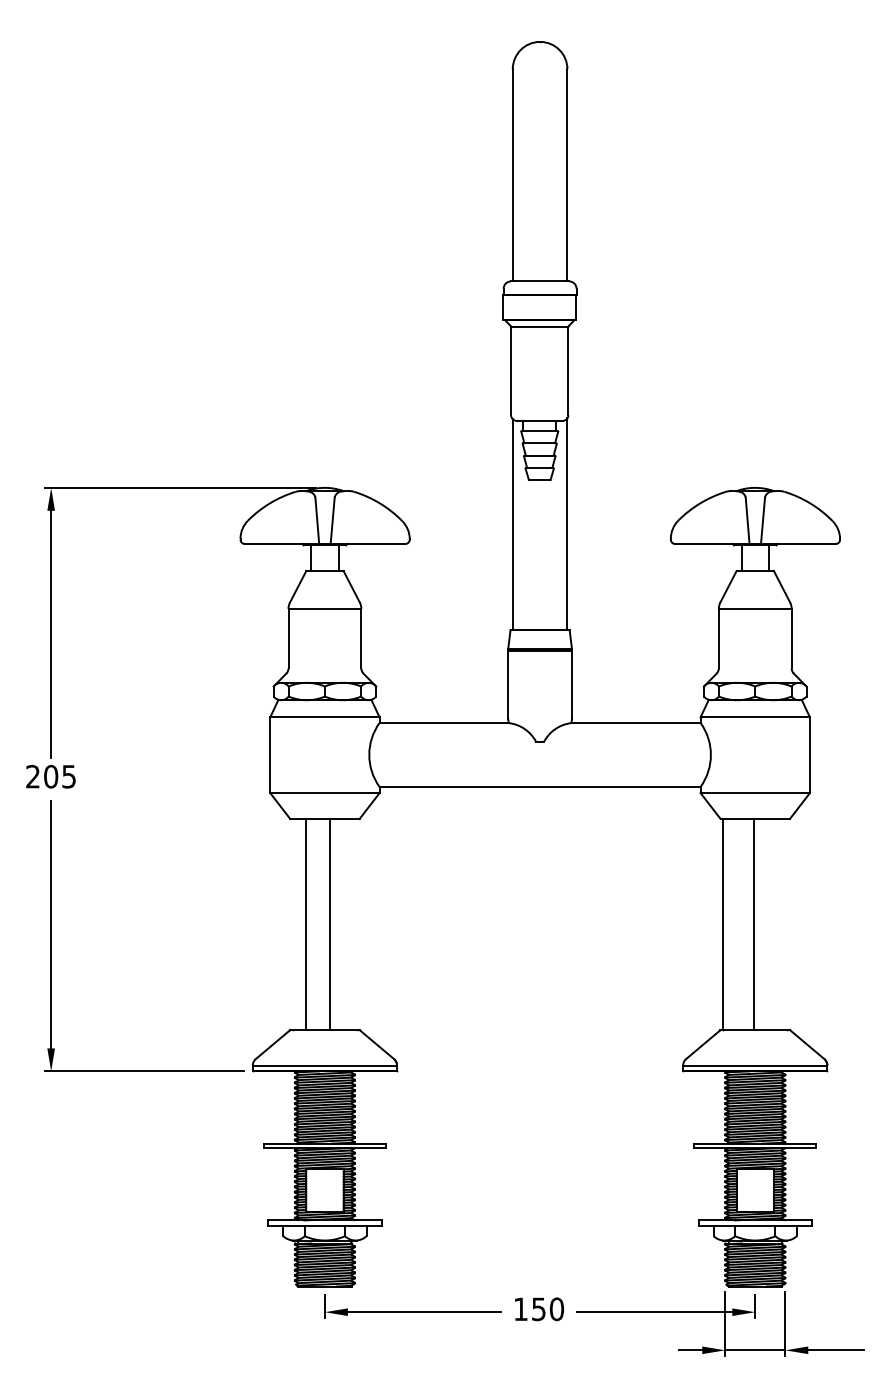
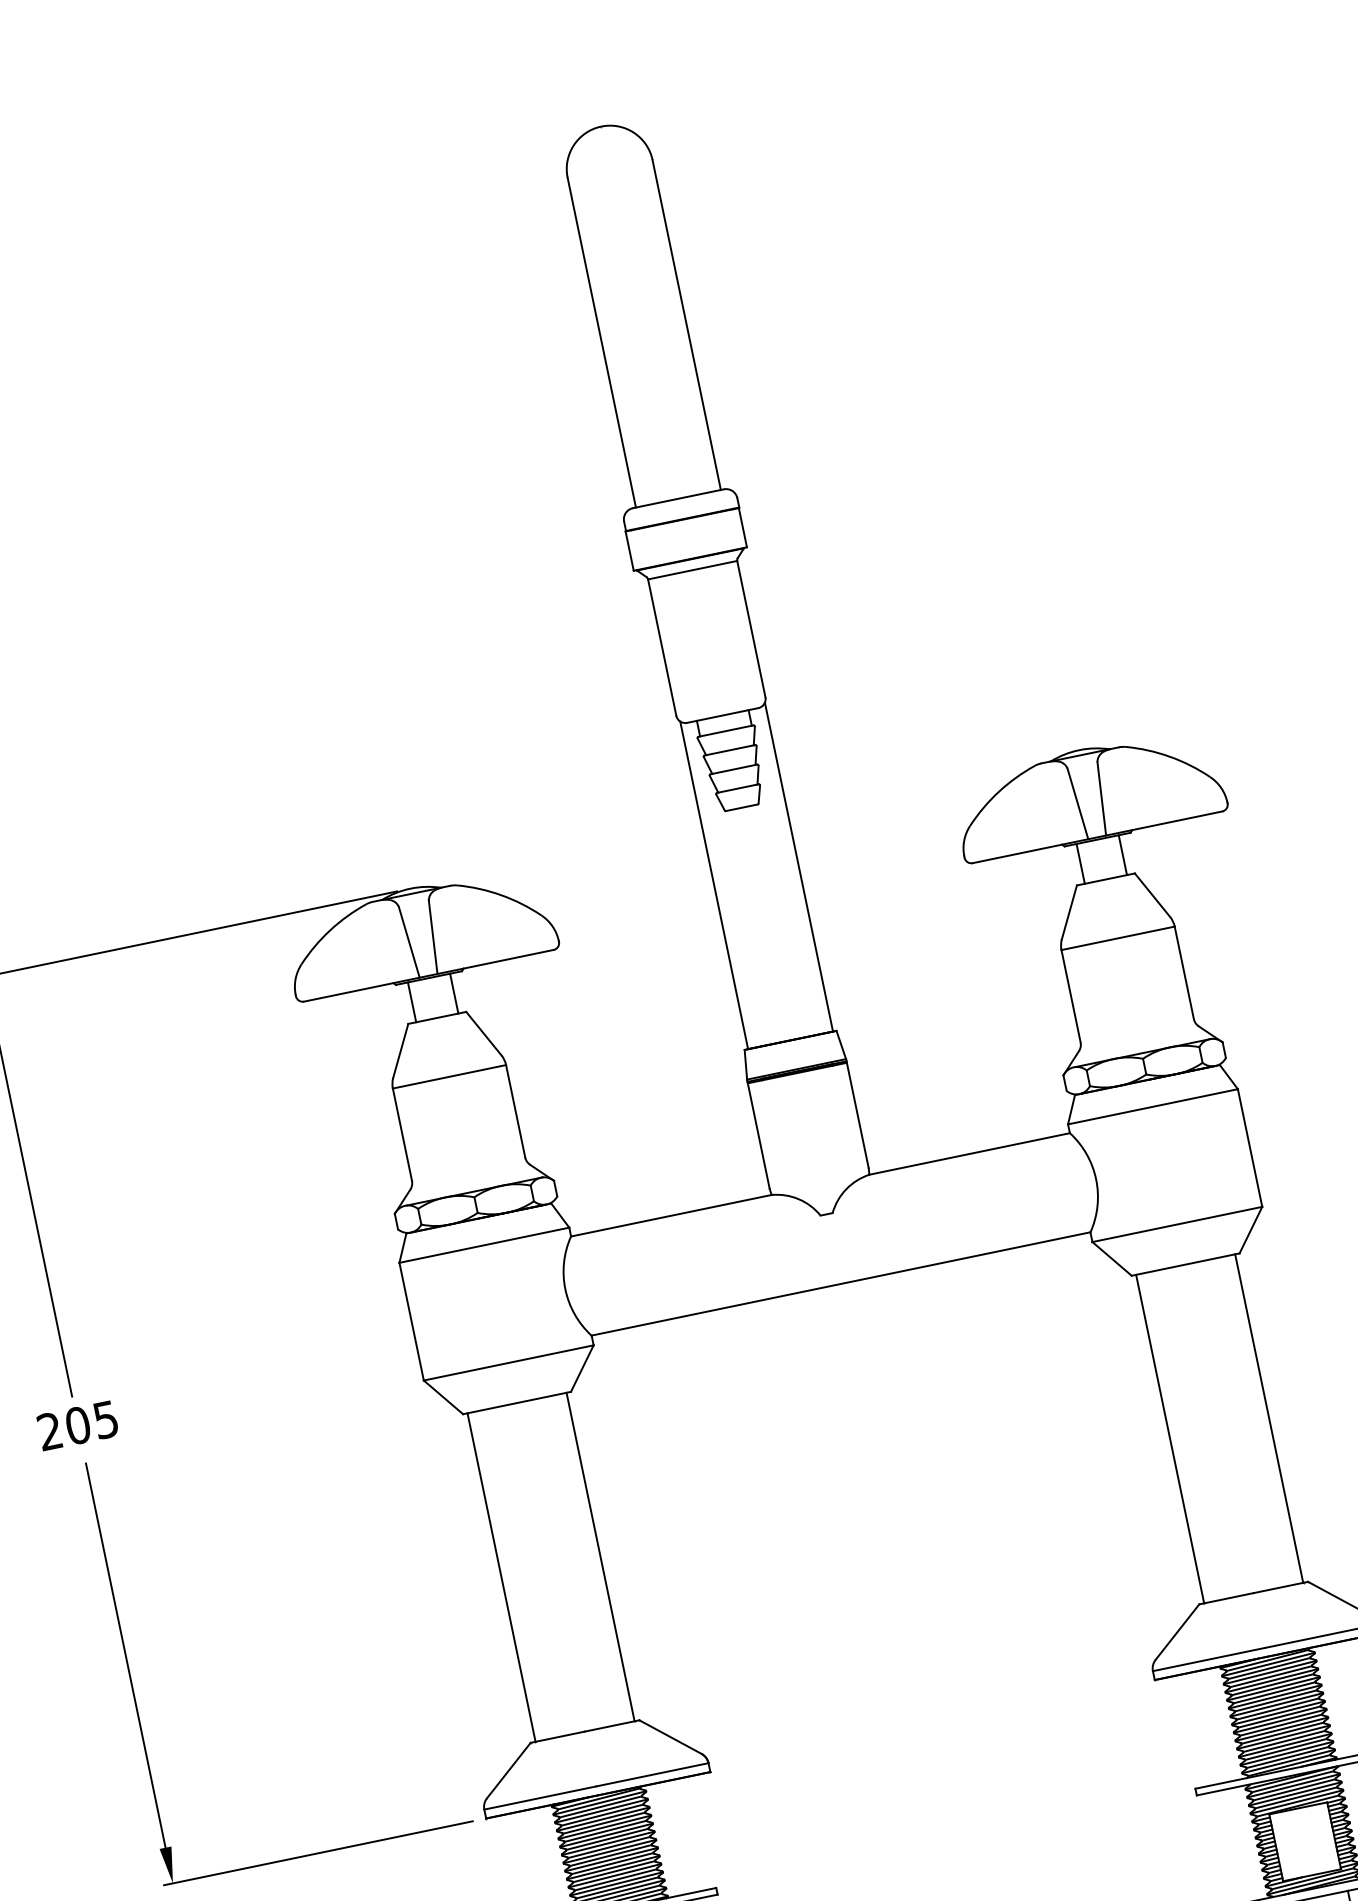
line: (305, 924) -> (600, 1556), moved
line: (330, 924) -> (502, 1577), moved
line: (754, 924) -> (1269, 1418), moved

